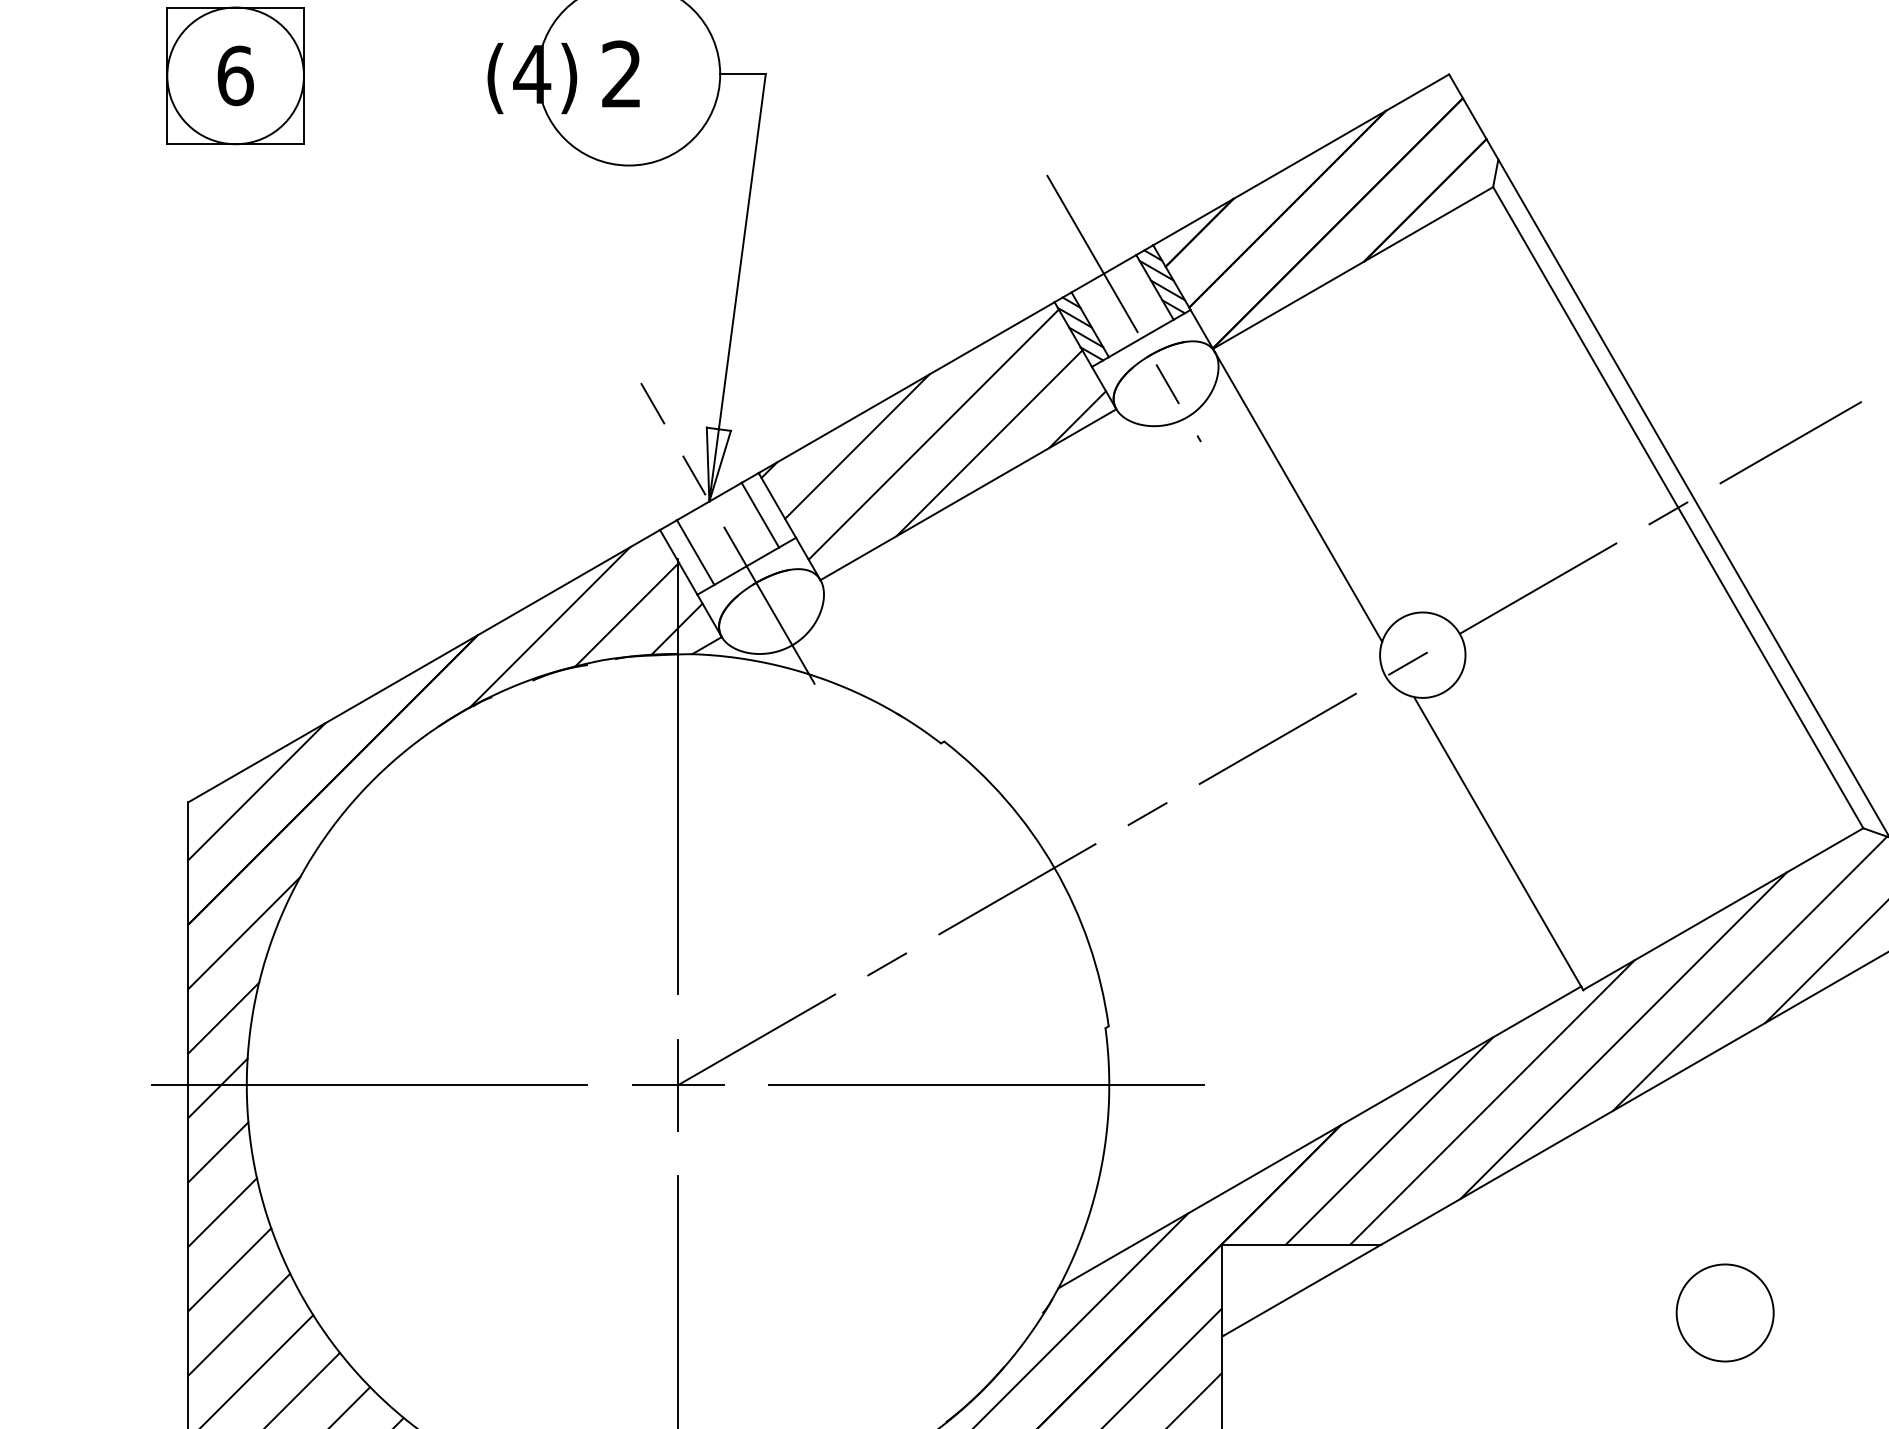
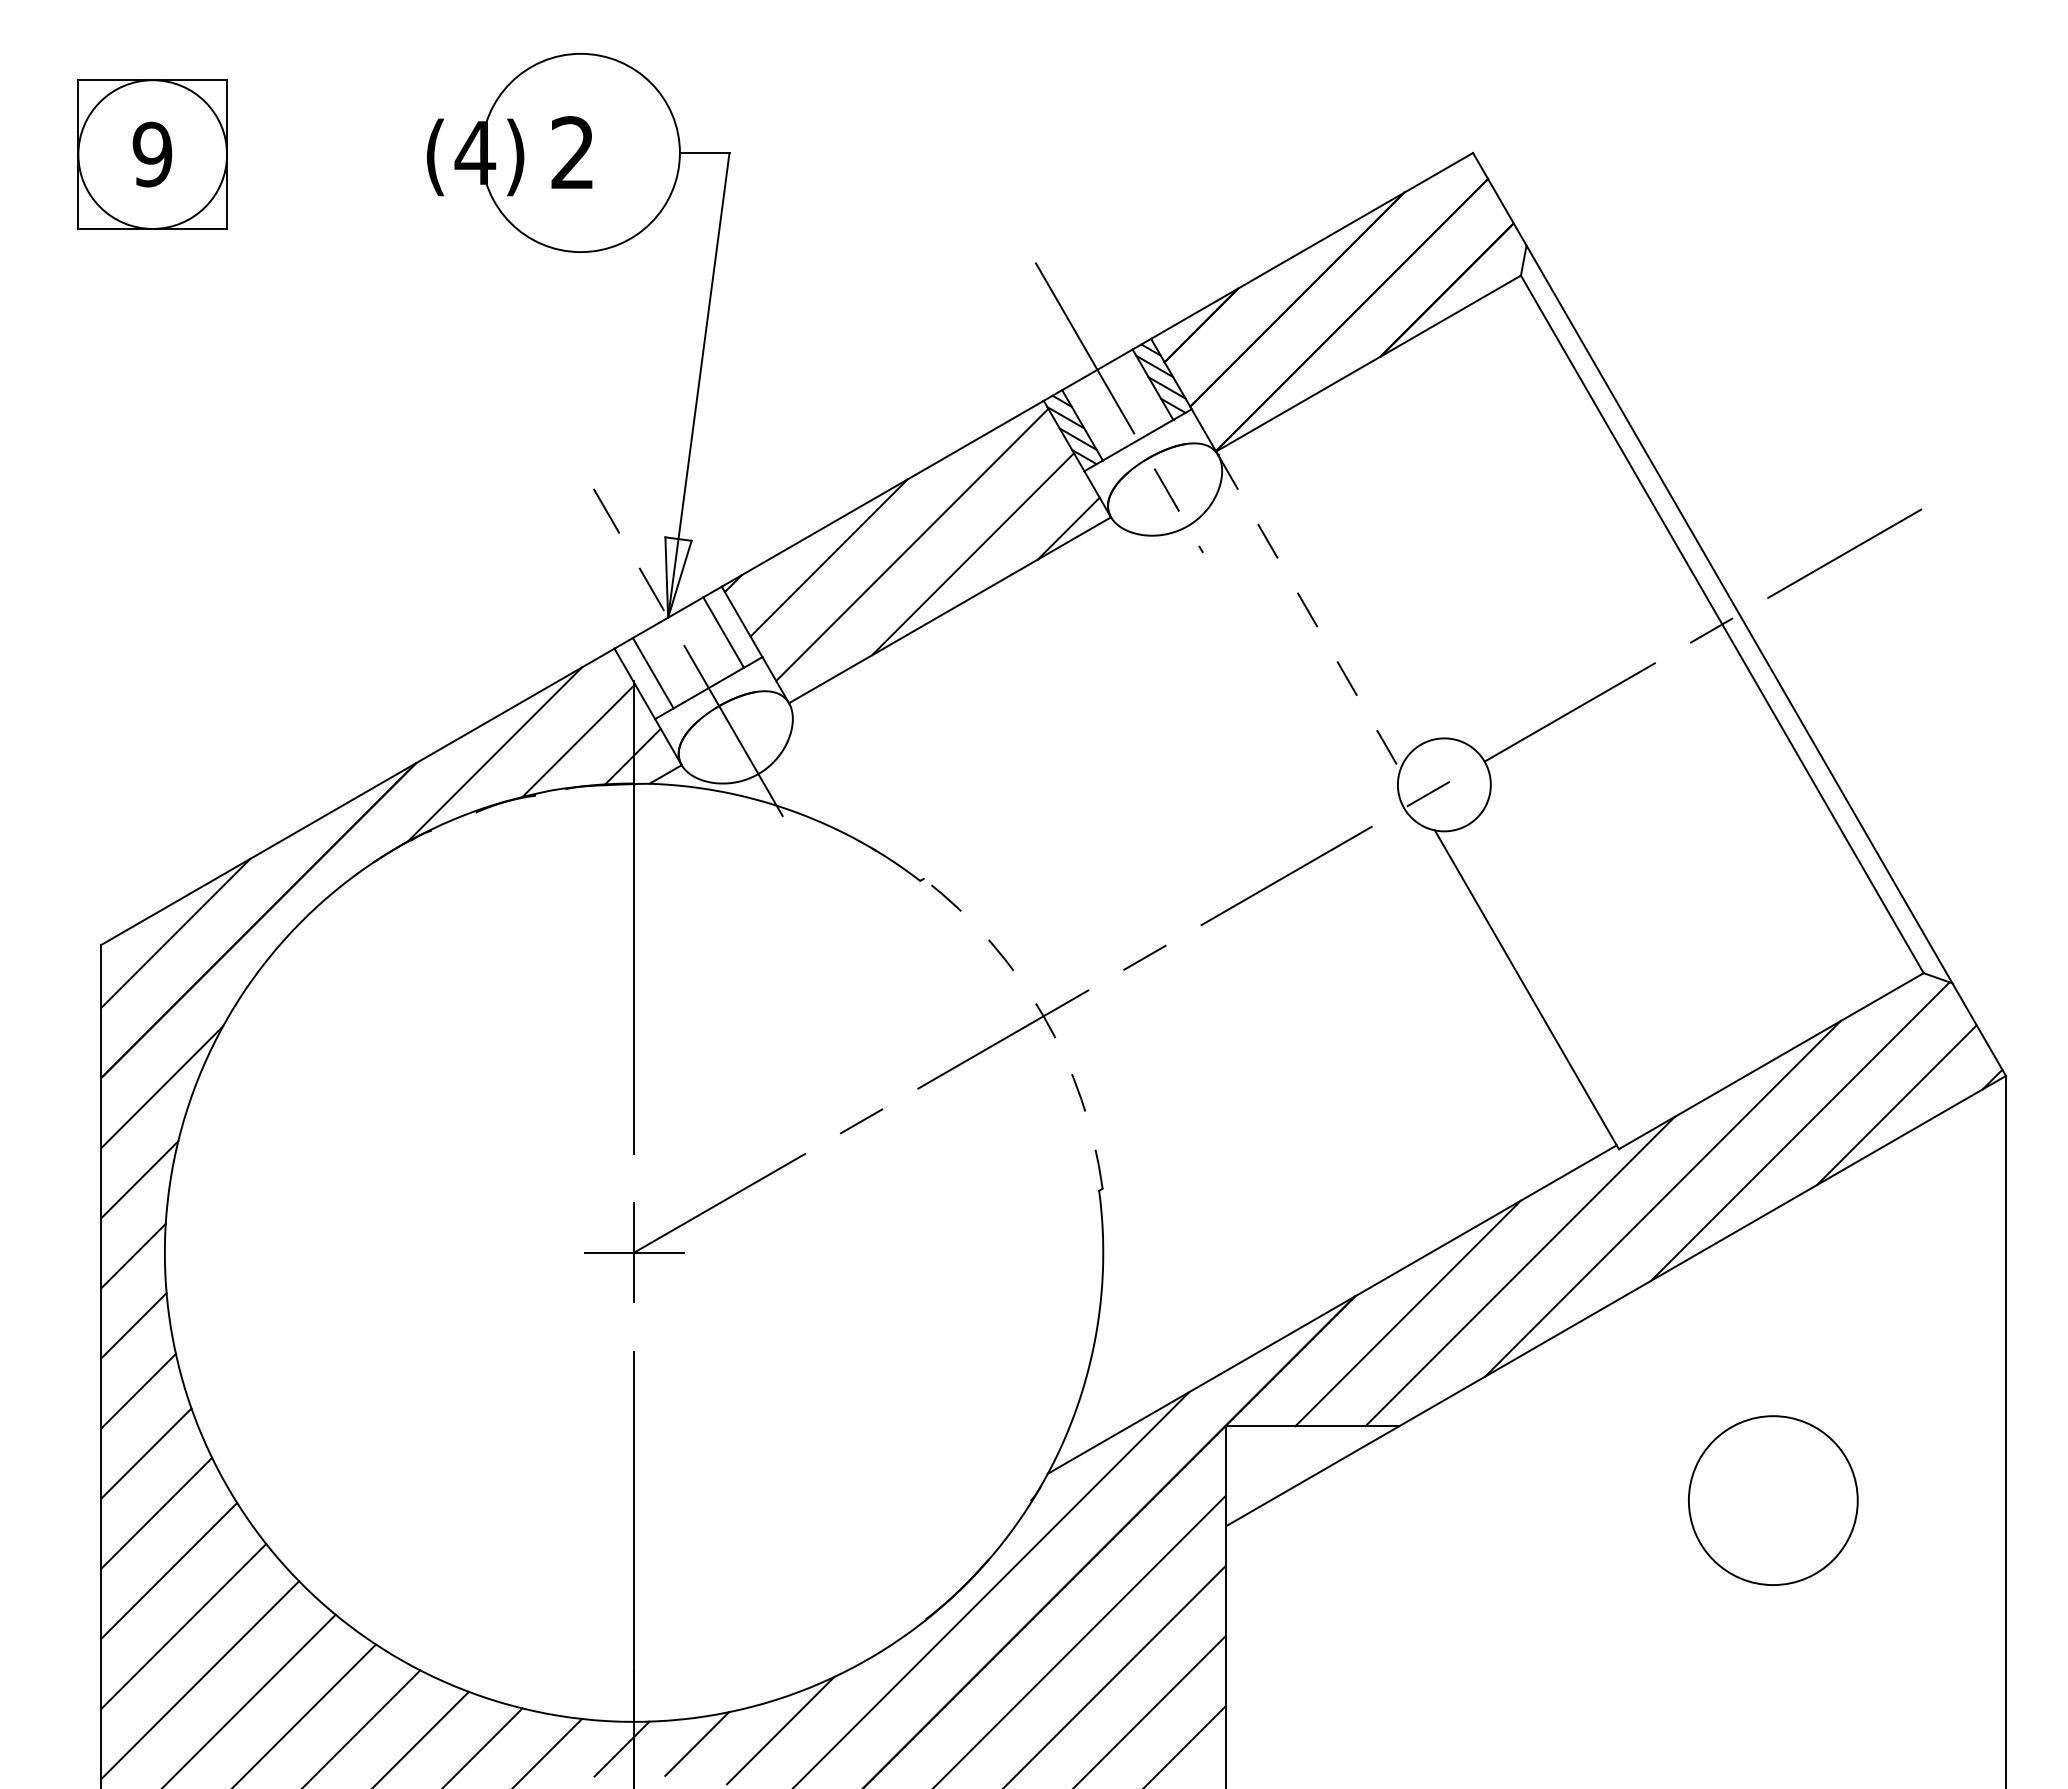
text: (235, 75) -> (152, 154), 6 -> 9
line: (1298, 496) -> (1309, 612), solid -> dashed
arc: (1054, 868) -> (1043, 1016), solid -> dashed
line: (369, 1084) -> (298, 1252), removed
line: (986, 1084) -> (969, 1252), removed
circle: (1725, 1312) -> (1773, 1500), size x1.6

